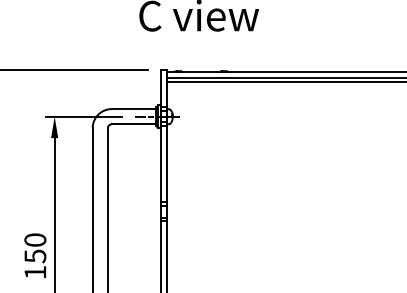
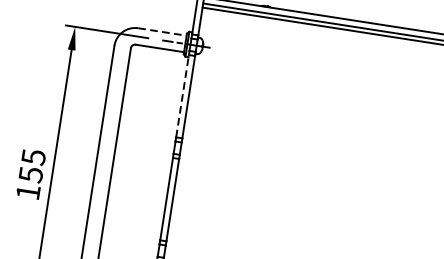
line: (134, 109) -> (162, 32), solid -> dashed
line: (161, 163) -> (182, 95), solid -> dashed
text: (35, 240) -> (33, 157), 150 -> 155

